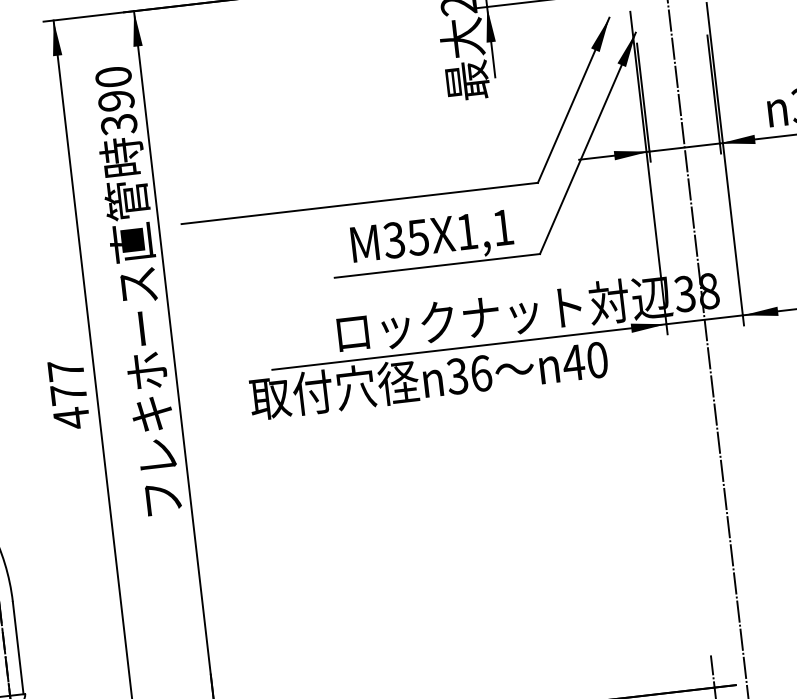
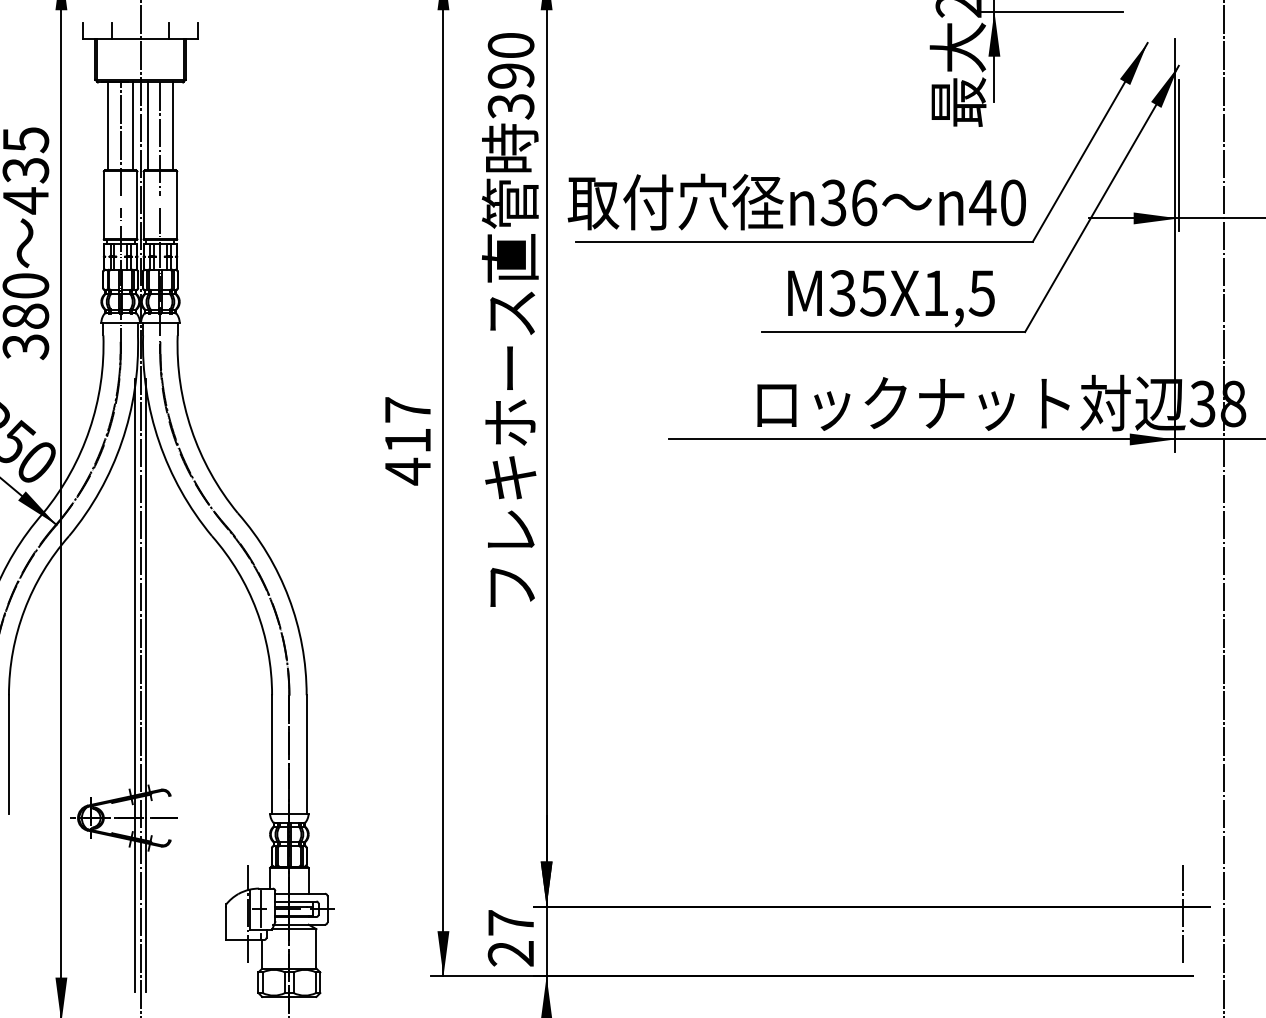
text: (502, 227) -> (981, 293), M35X1,1 -> M35X1,5
text: (428, 378) -> (796, 201), moved
text: (68, 394) -> (407, 440), 477 -> 417

